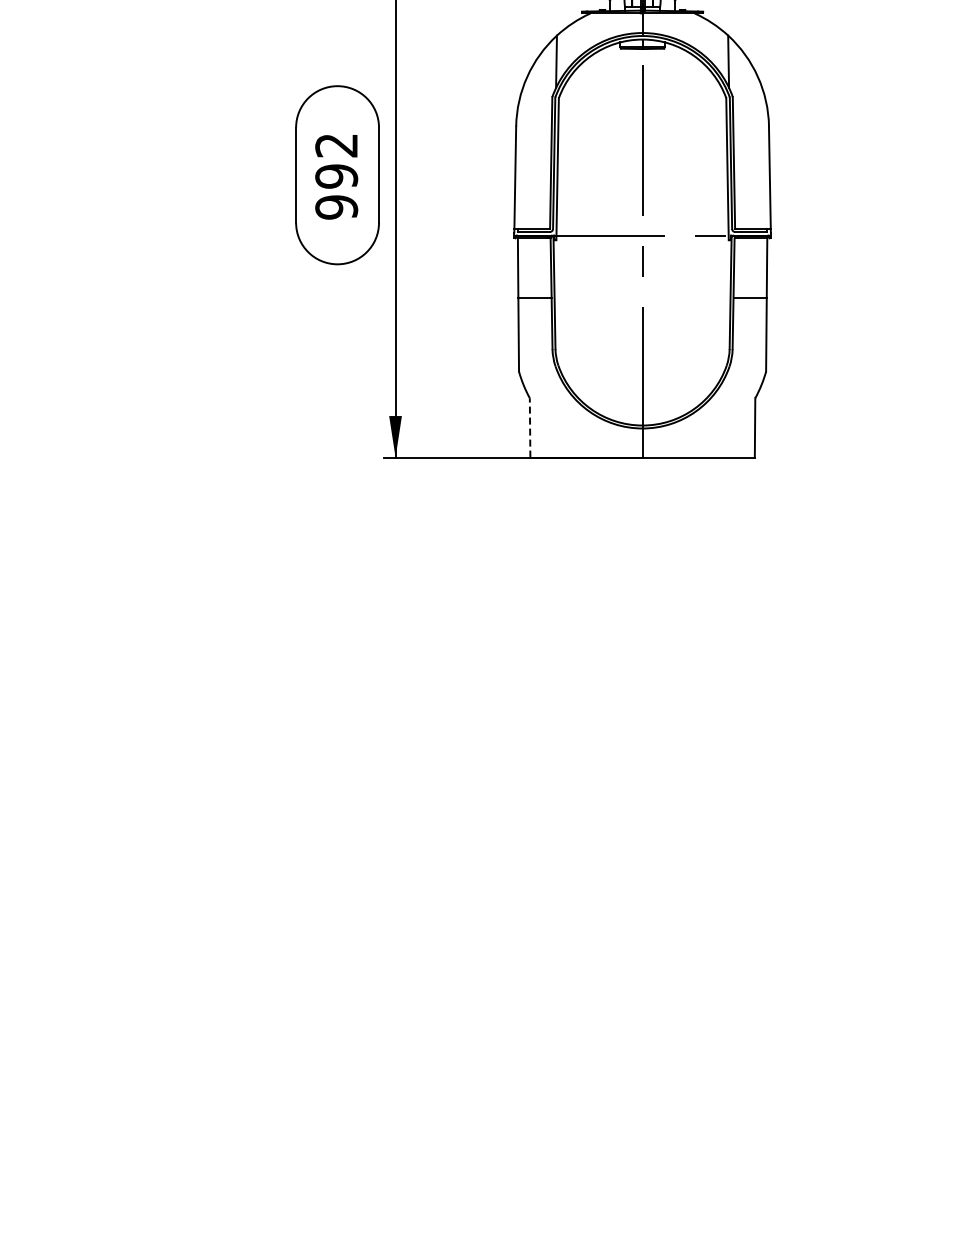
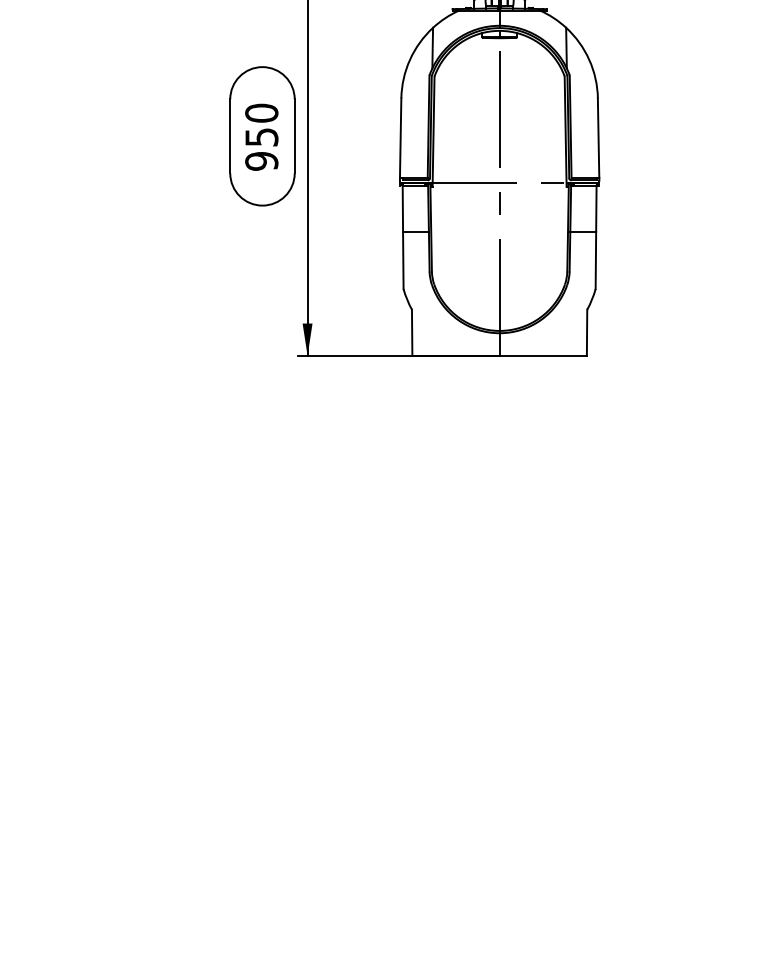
text: (336, 160) -> (261, 124), 992 -> 950
line: (530, 427) -> (412, 332), dashed -> solid

